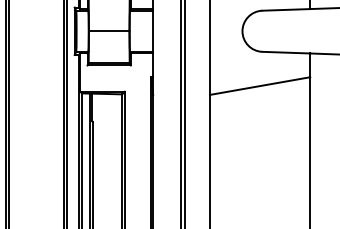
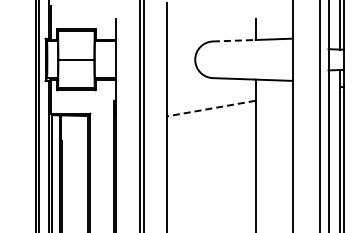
line: (286, 9) -> (234, 40), solid -> dashed
line: (259, 85) -> (210, 108), solid -> dashed

